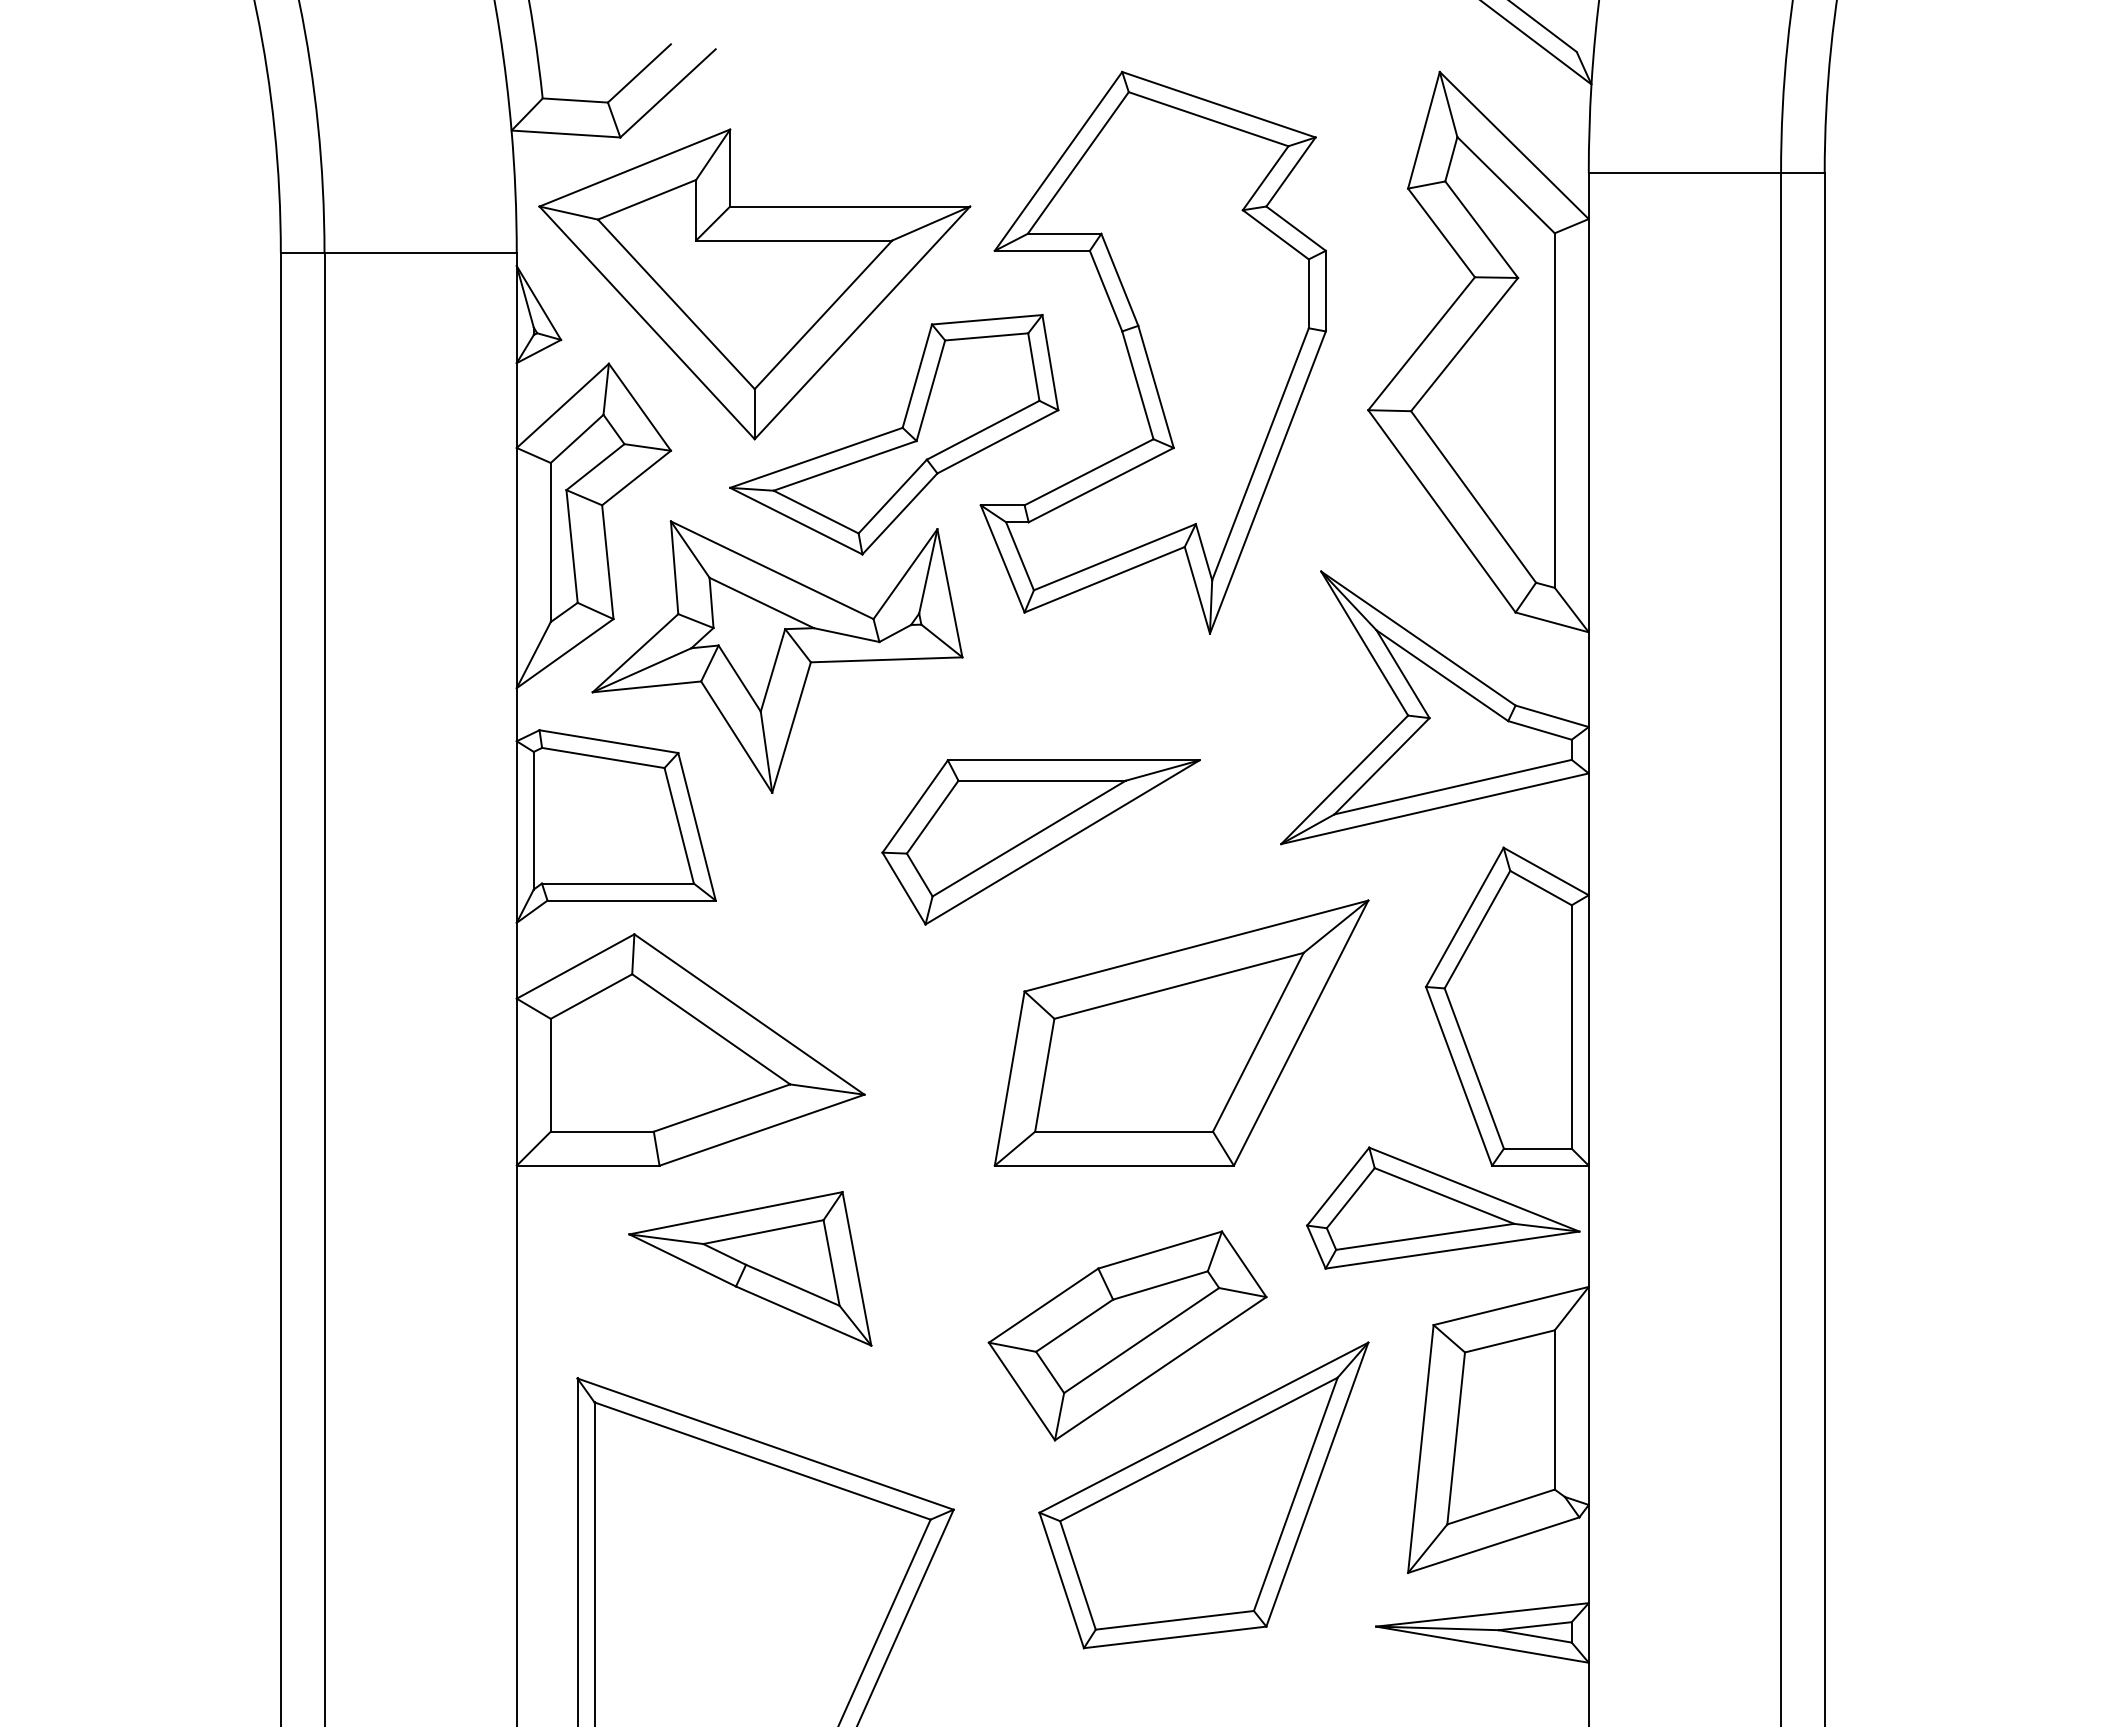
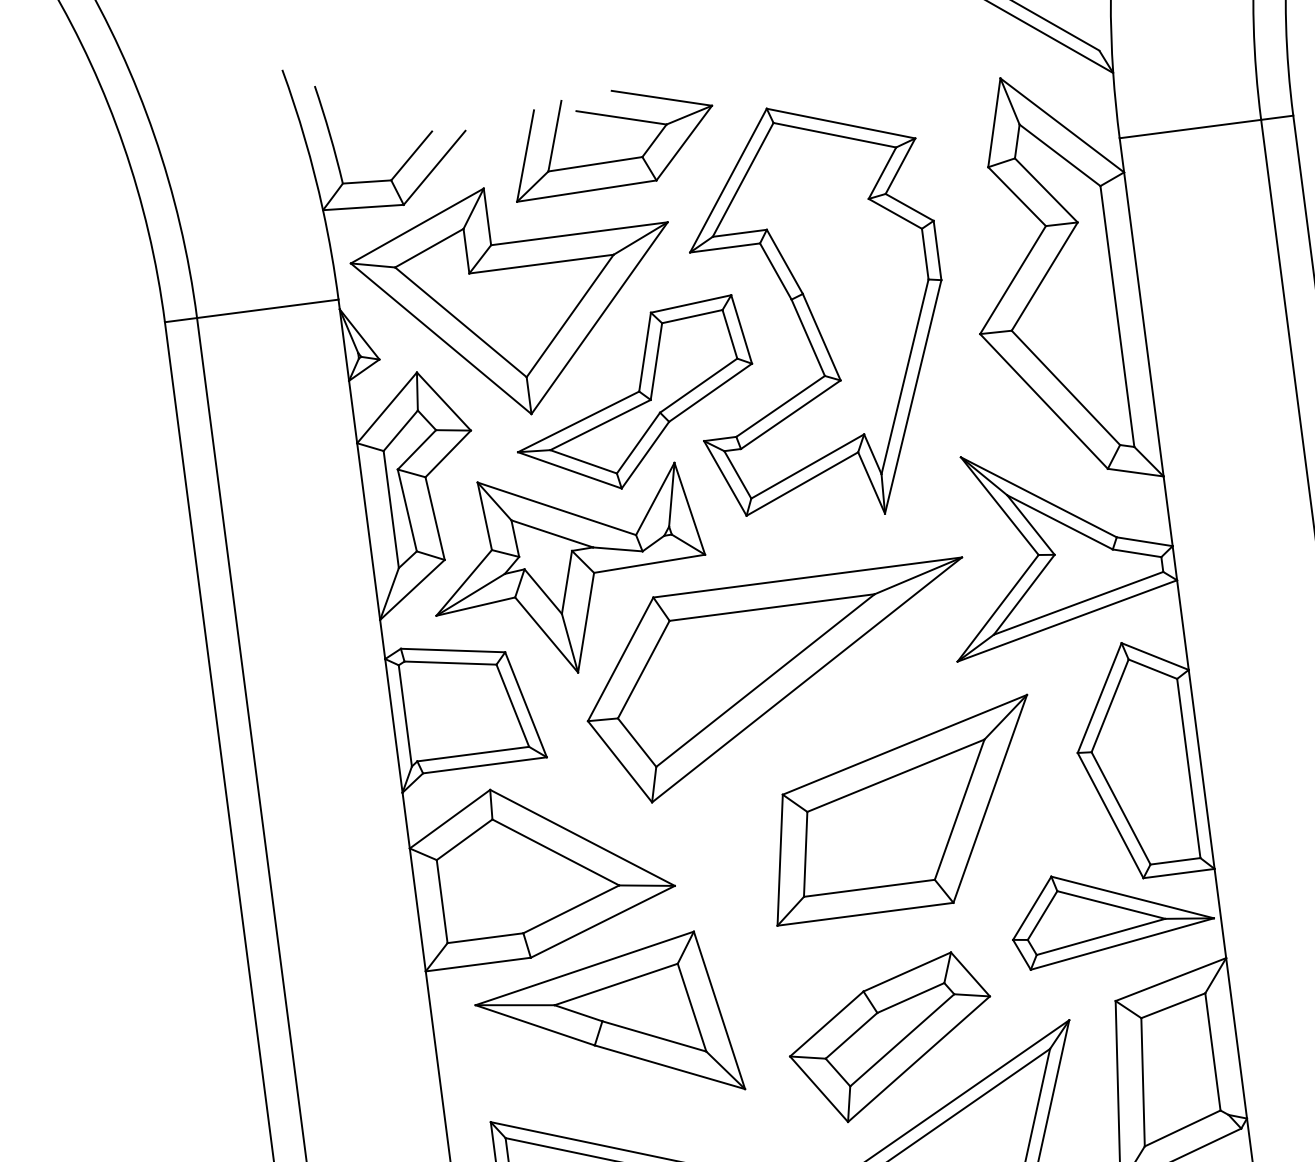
part: (910, 114) -> (615, 160), added
part: (1040, 842) -> (780, 683), size x1.67
part: (750, 1268) -> (607, 1024), size x1.43

